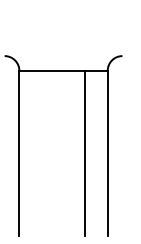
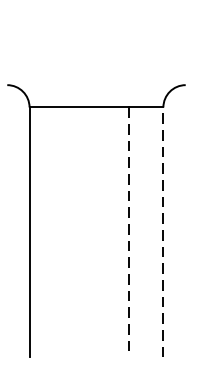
line: (107, 152) -> (163, 231), solid -> dashed
line: (84, 153) -> (128, 232), solid -> dashed

